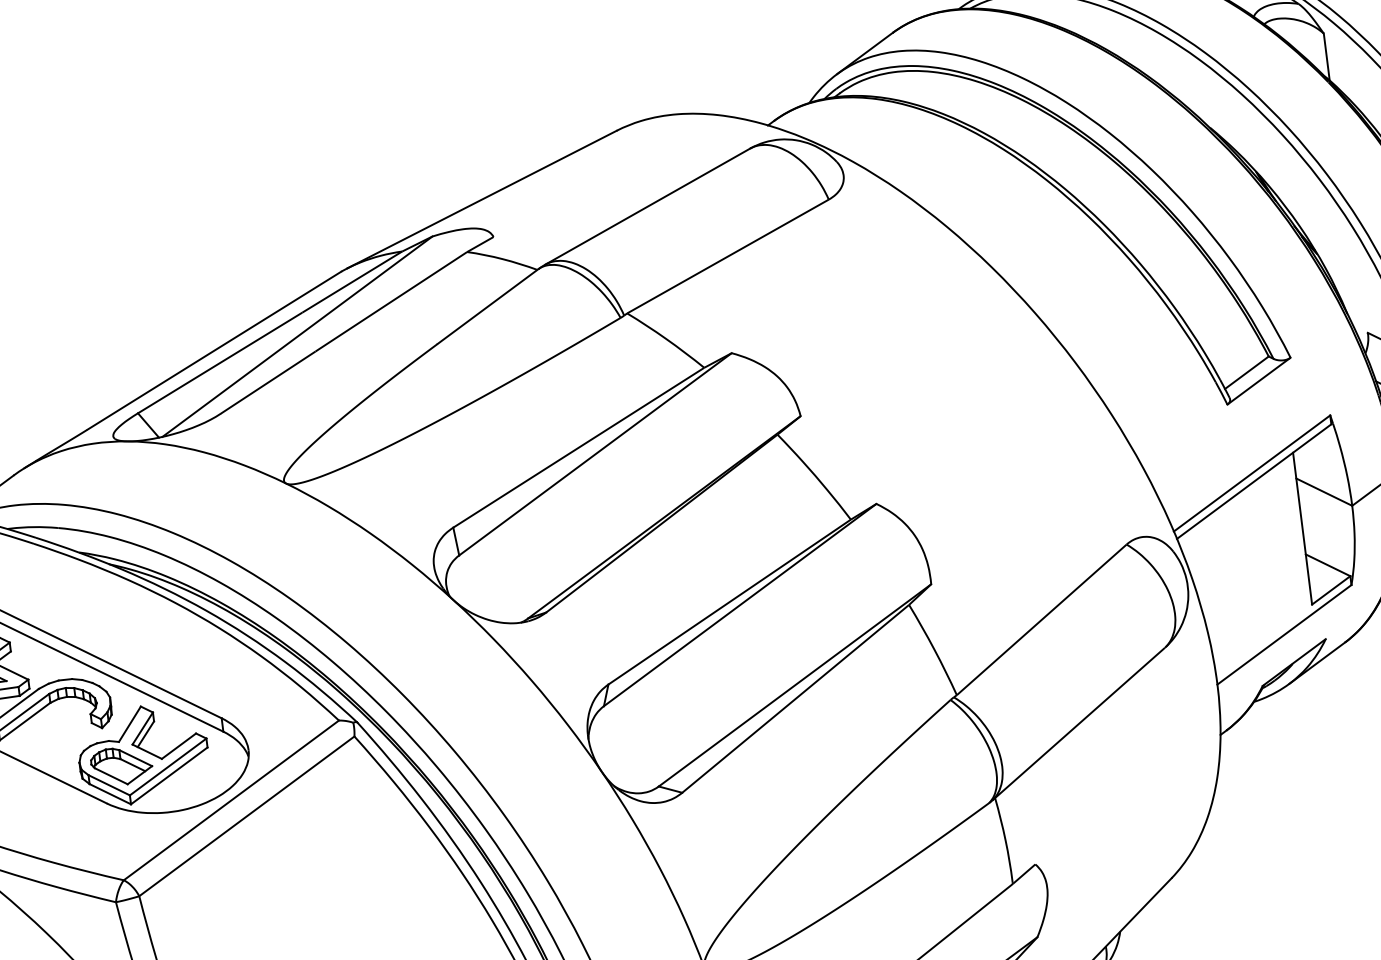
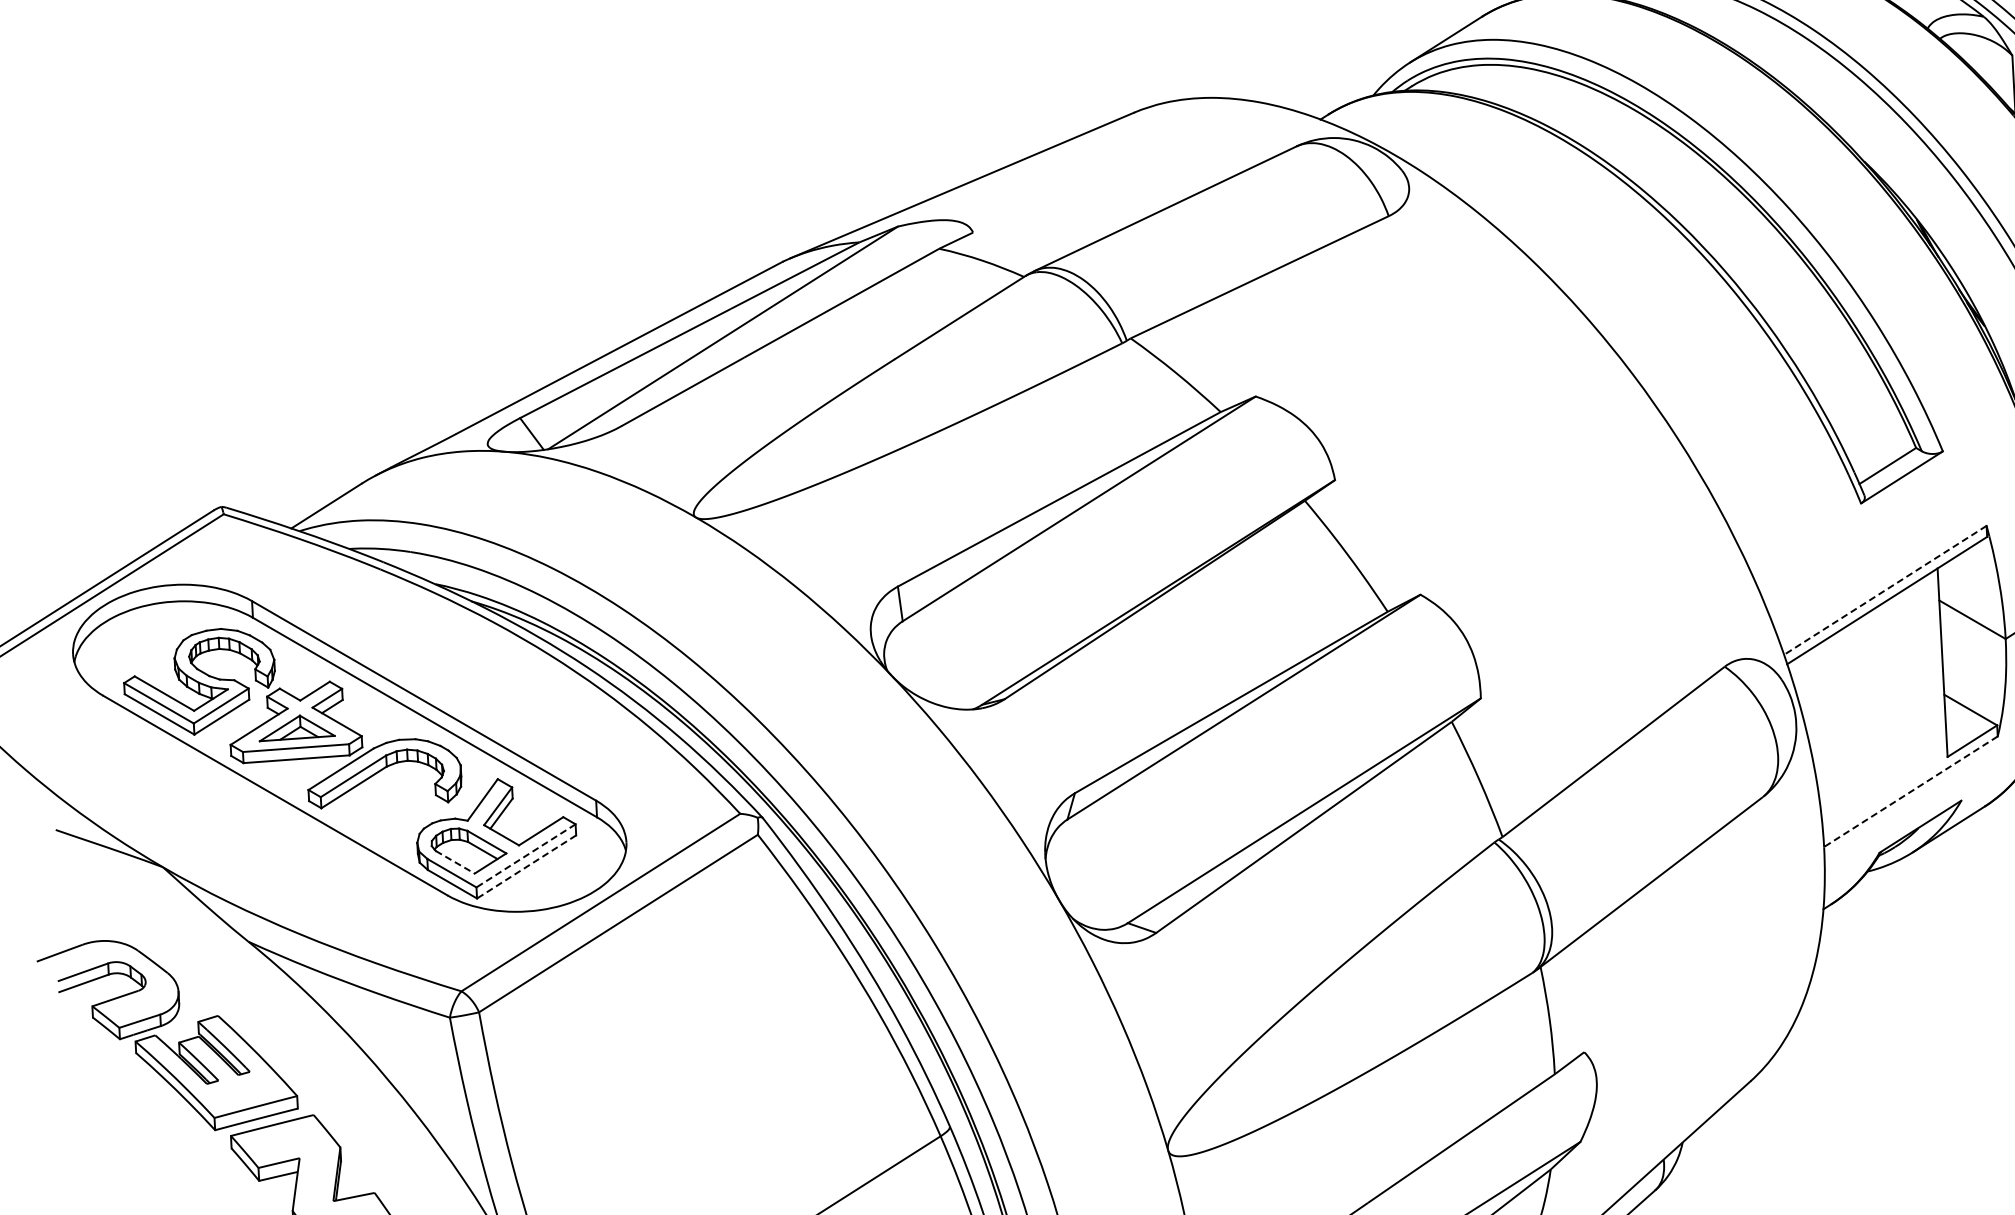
line: (1251, 473) -> (1884, 590), solid -> dashed
line: (1284, 635) -> (1910, 792), solid -> dashed
line: (168, 766) -> (526, 855), solid -> dashed
line: (169, 775) -> (526, 866), solid -> dashed
line: (111, 776) -> (455, 862), solid -> dashed

